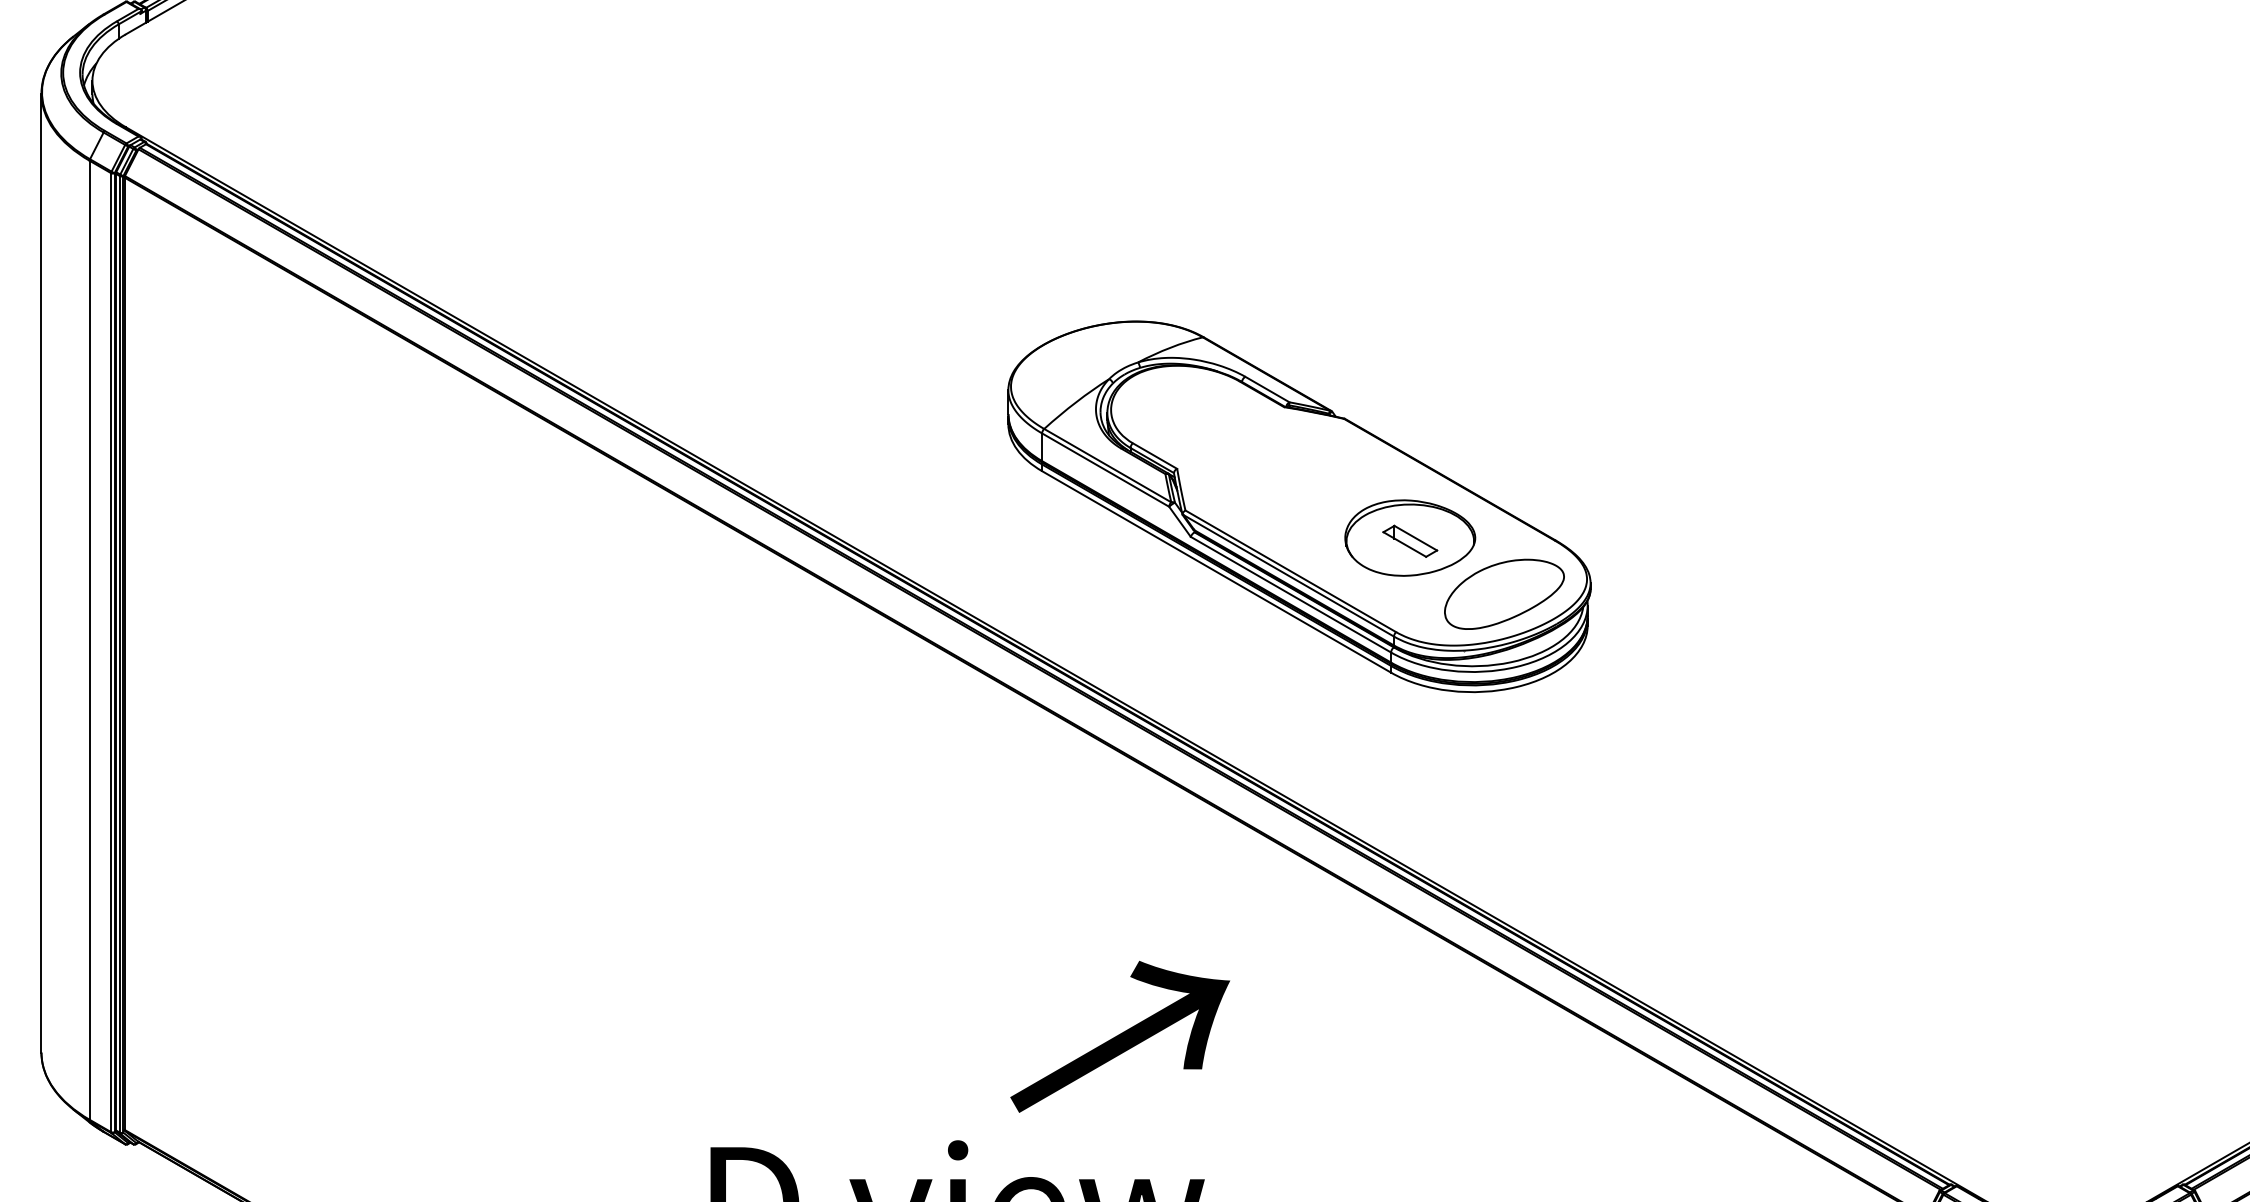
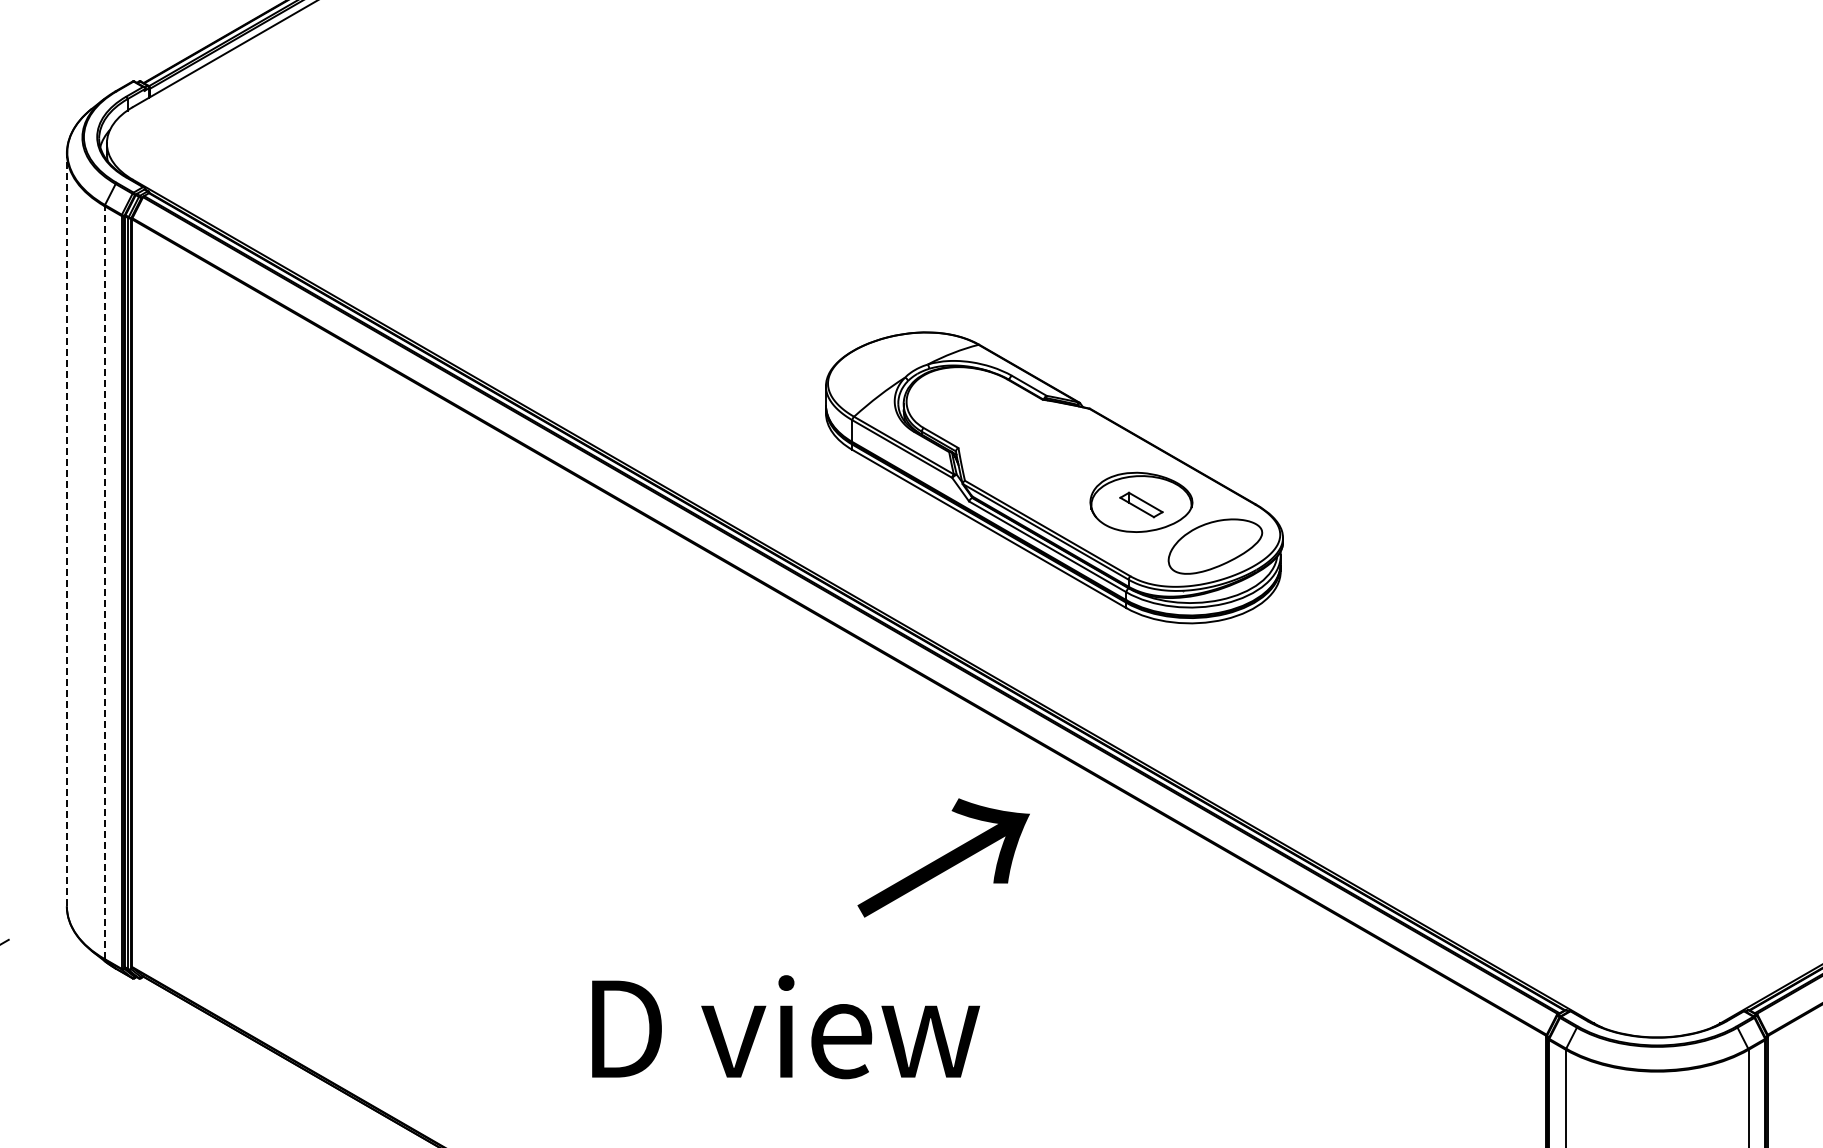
line: (40, 572) -> (66, 529), solid -> dashed
line: (89, 640) -> (104, 582), solid -> dashed
text: (1119, 1036) -> (943, 857), moved

